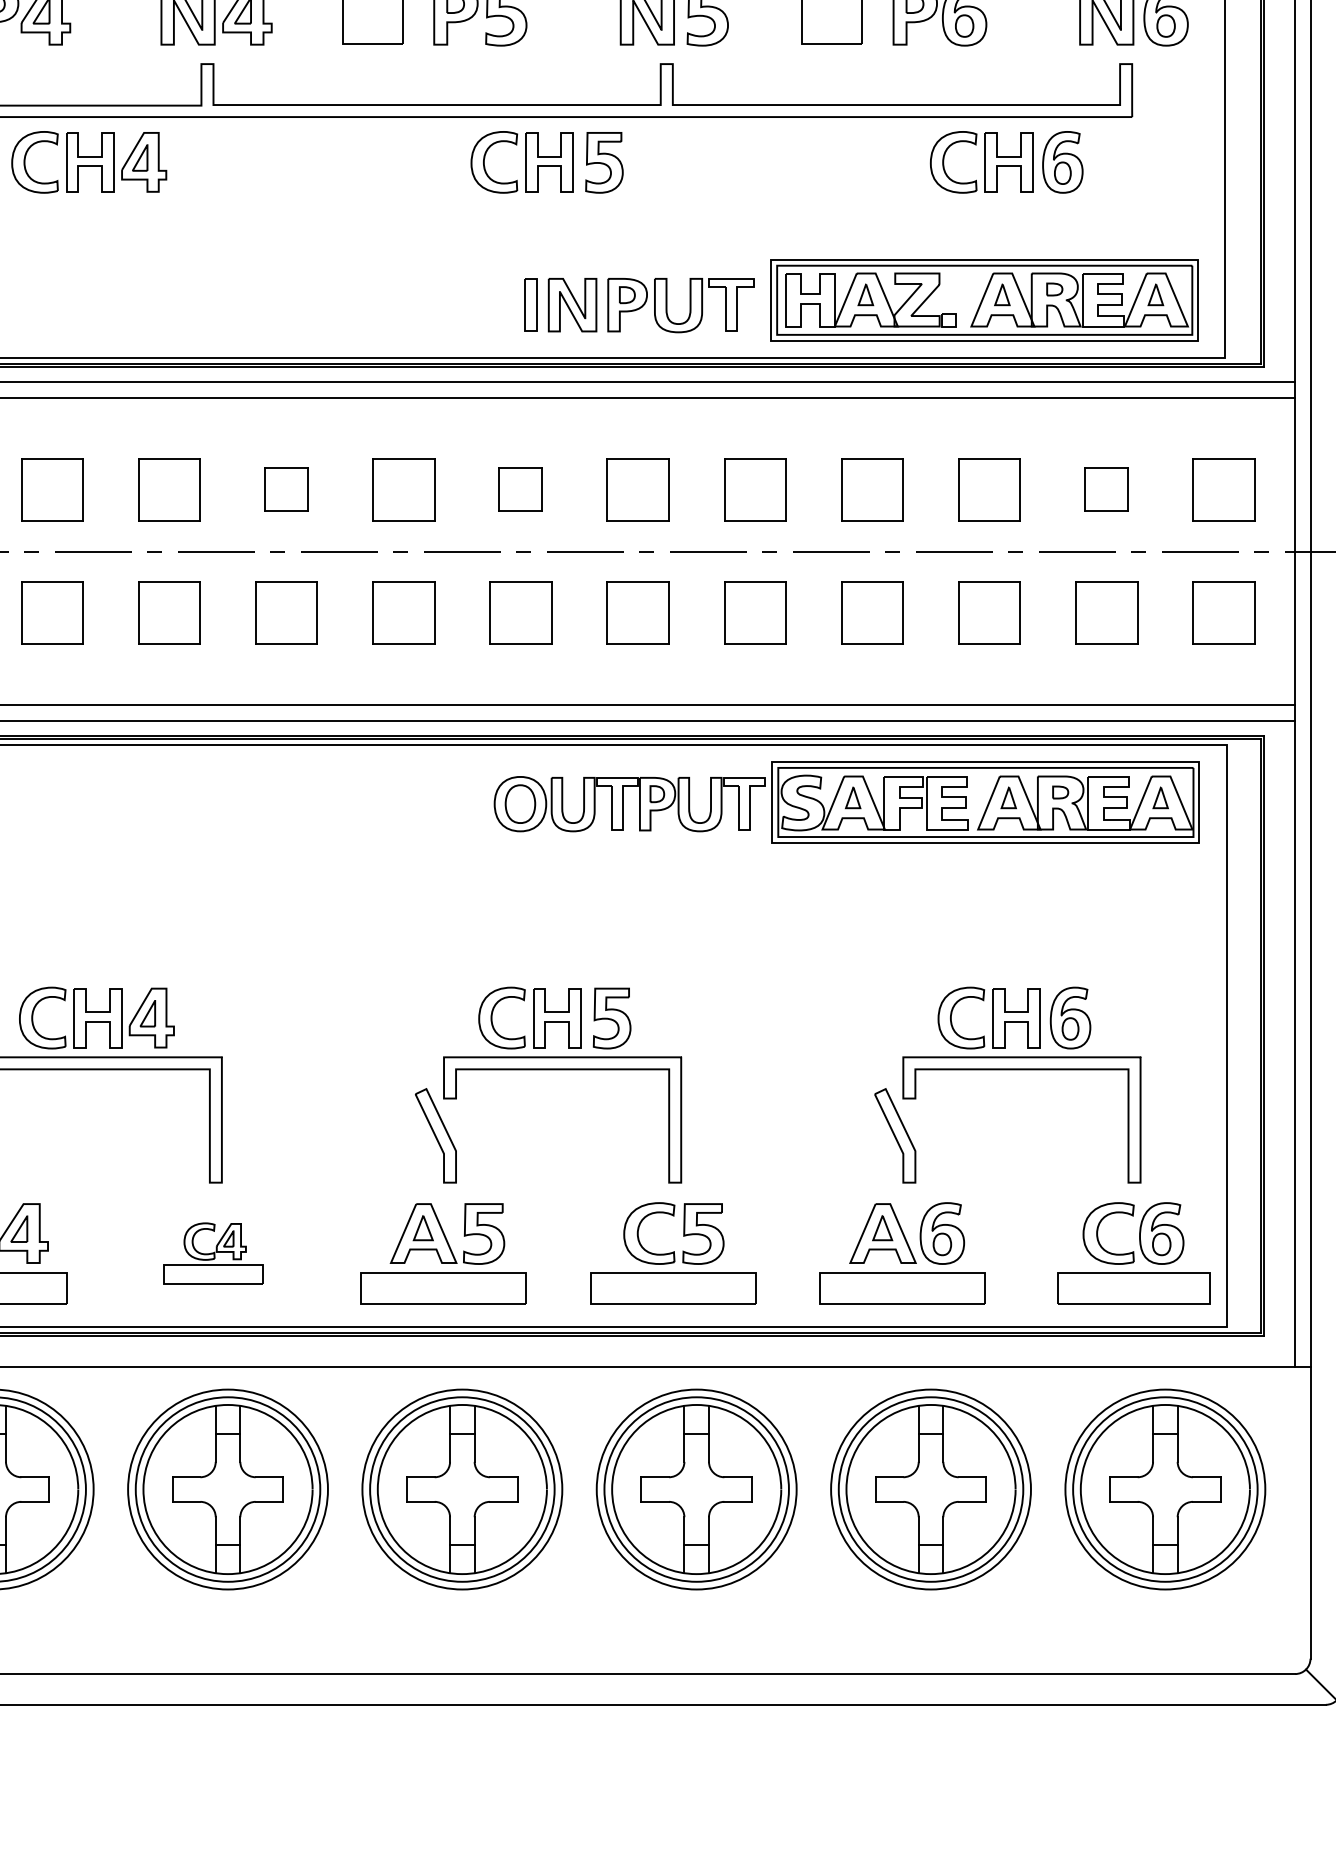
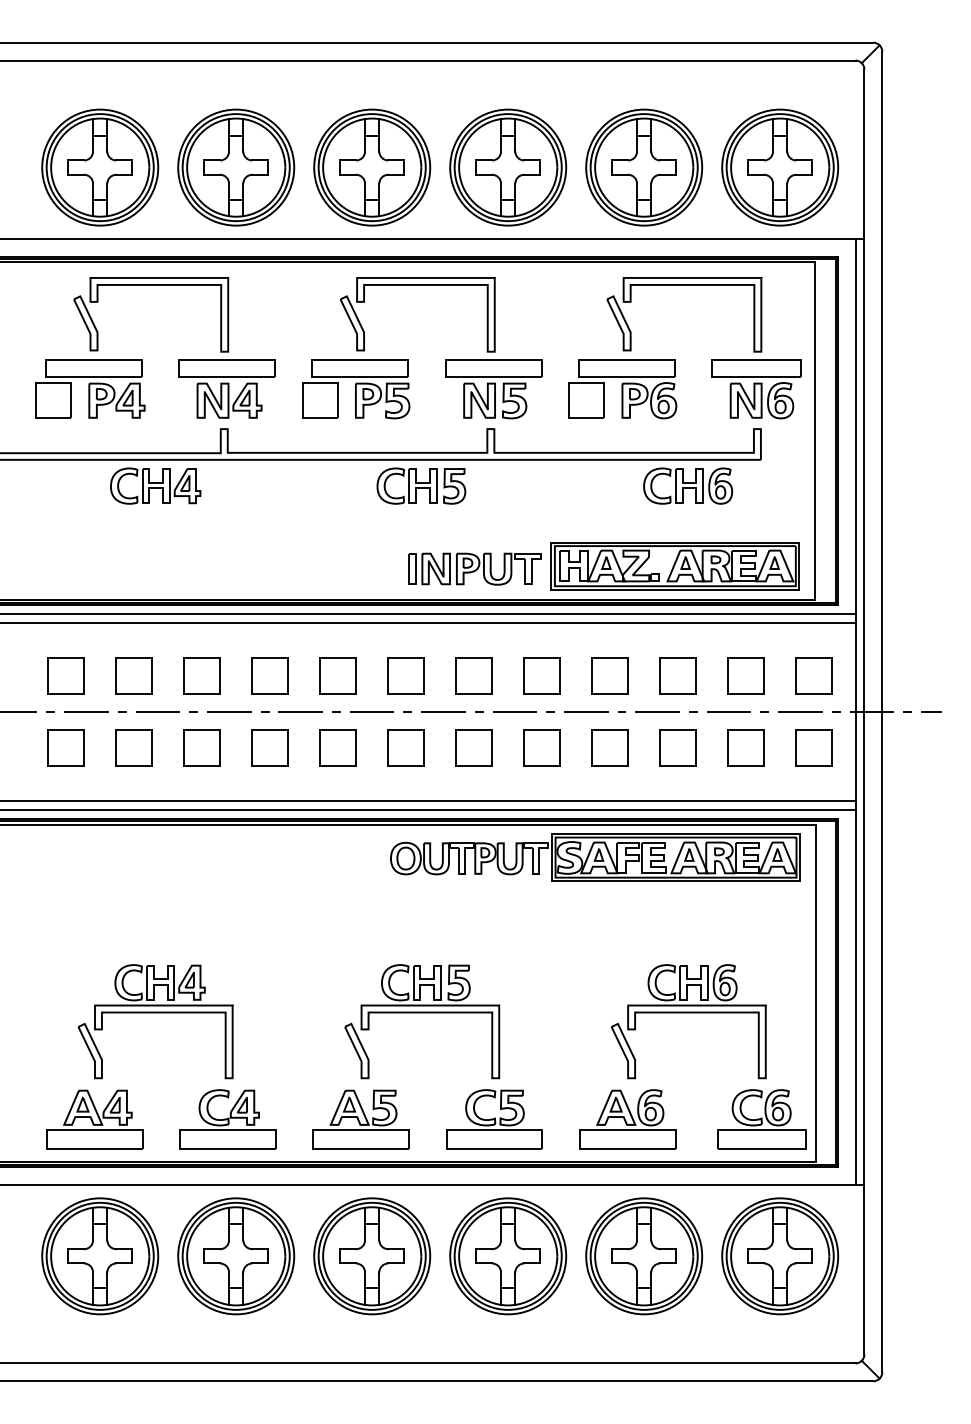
part: (285, 488) -> (269, 675), size x1.43
part: (519, 488) -> (405, 675), size x1.43
part: (1105, 488) -> (745, 675), size x1.43
part: (213, 1253) -> (227, 1119), size x1.67

